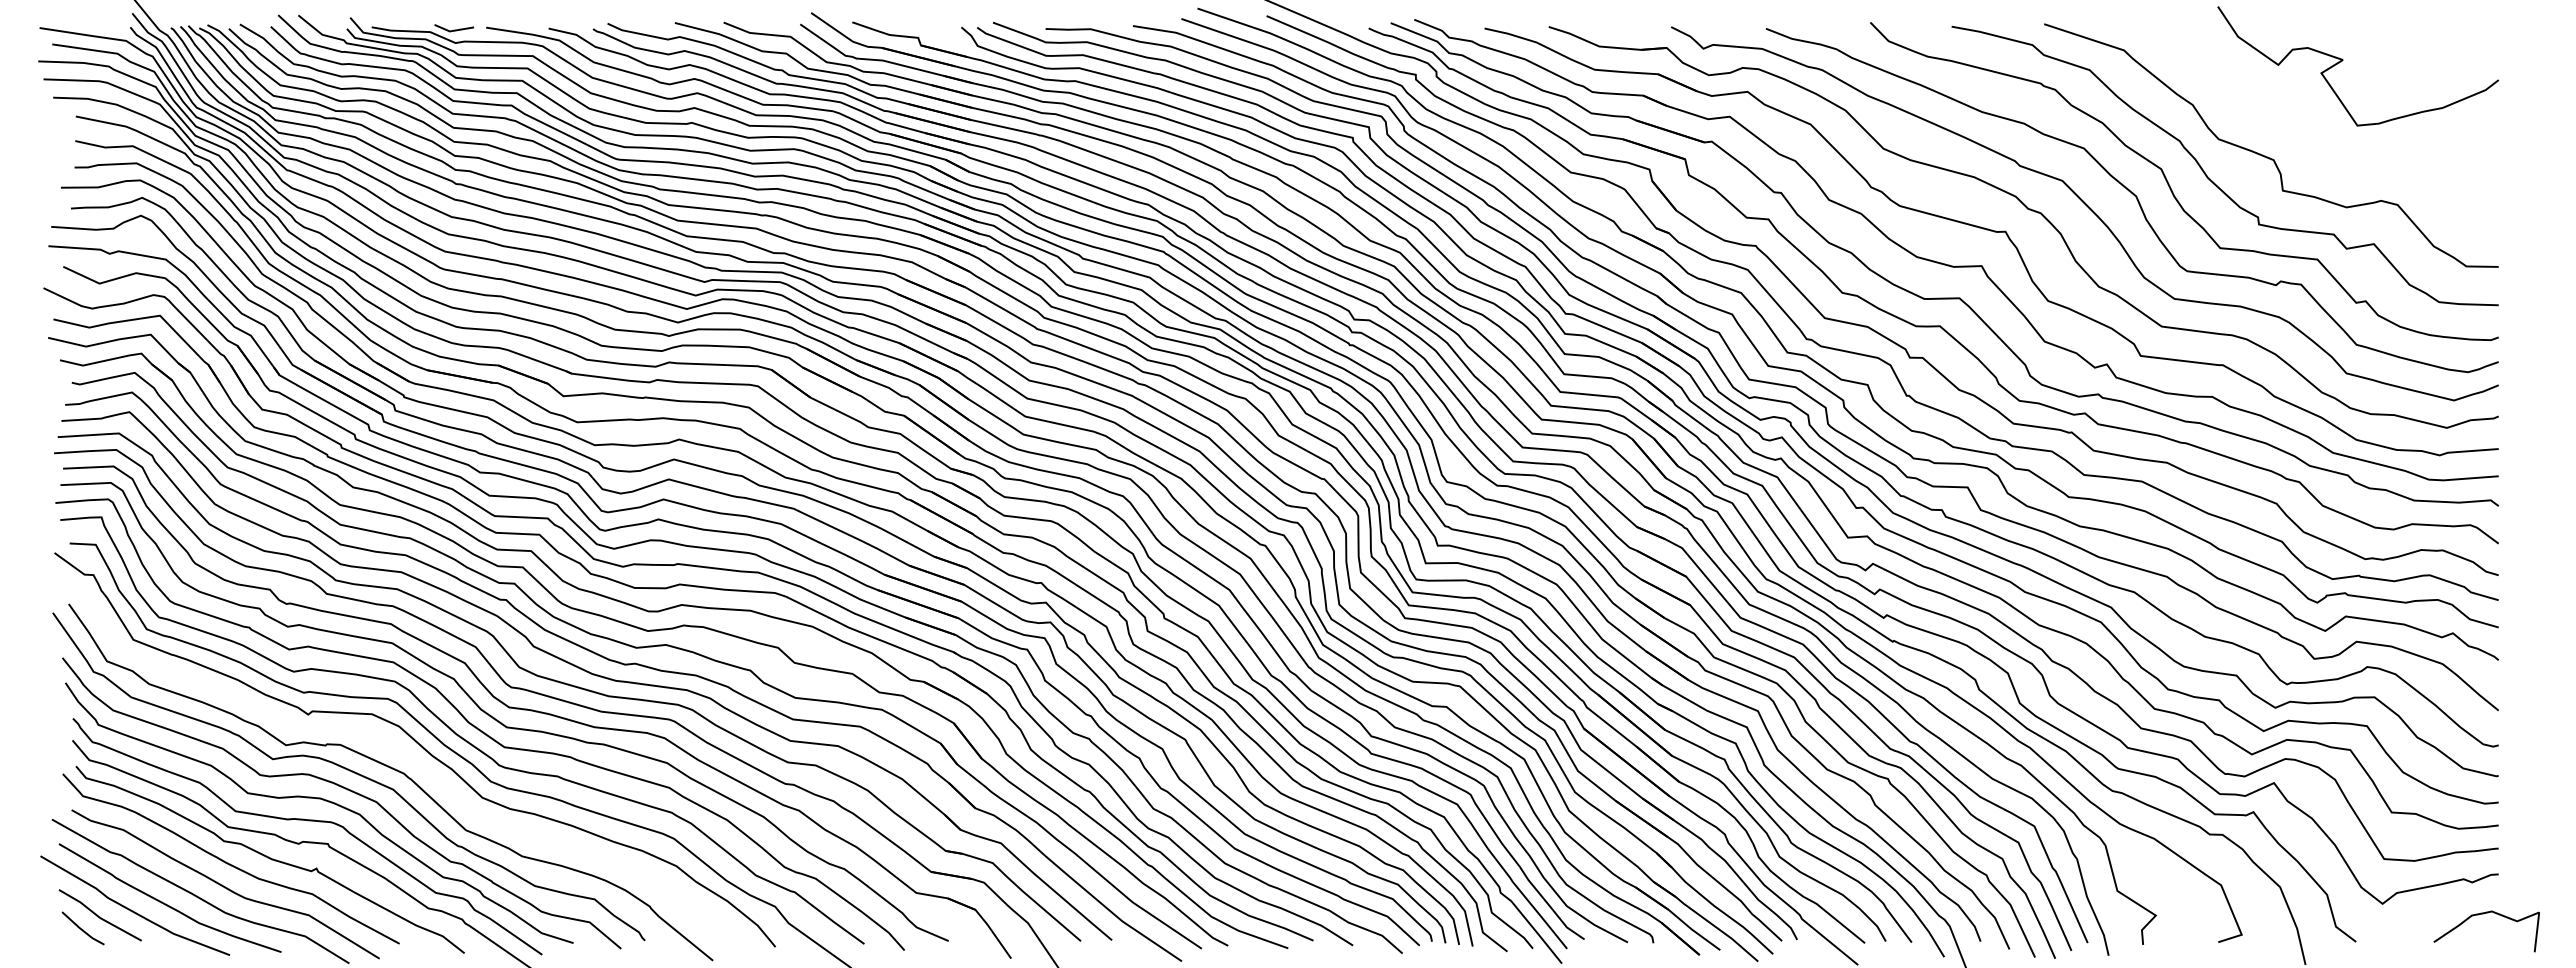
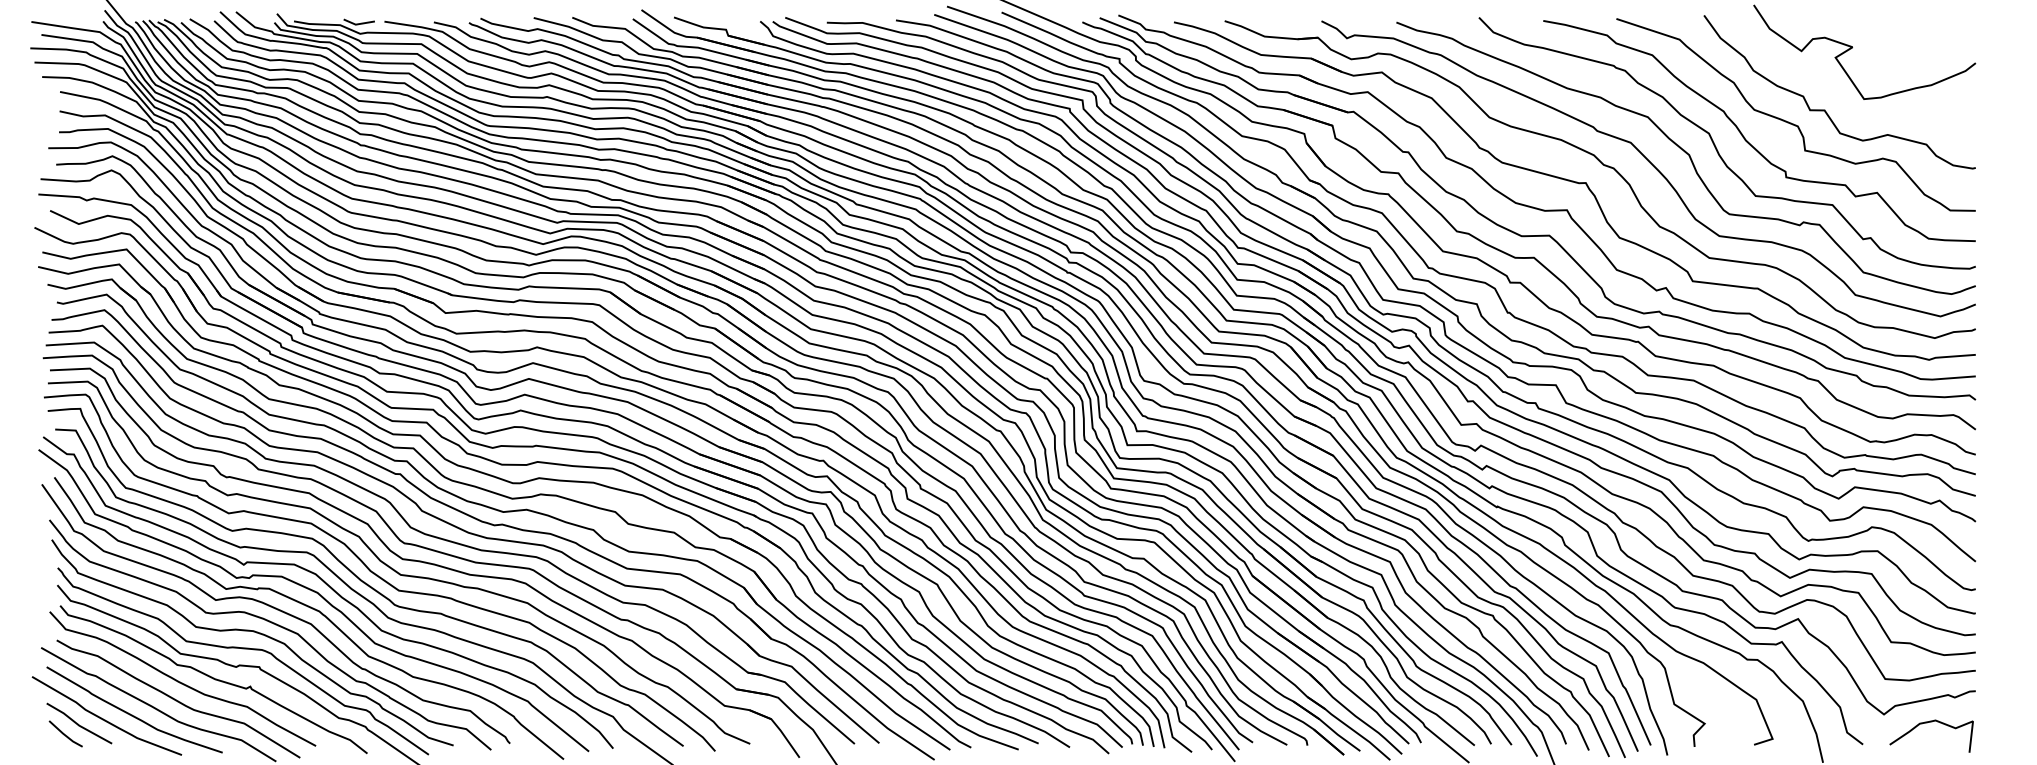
curve: (2308, 139) -> (1825, 110), added
curve: (402, 752) -> (318, 594), added
curve: (2483, 914) -> (1928, 722), moved

